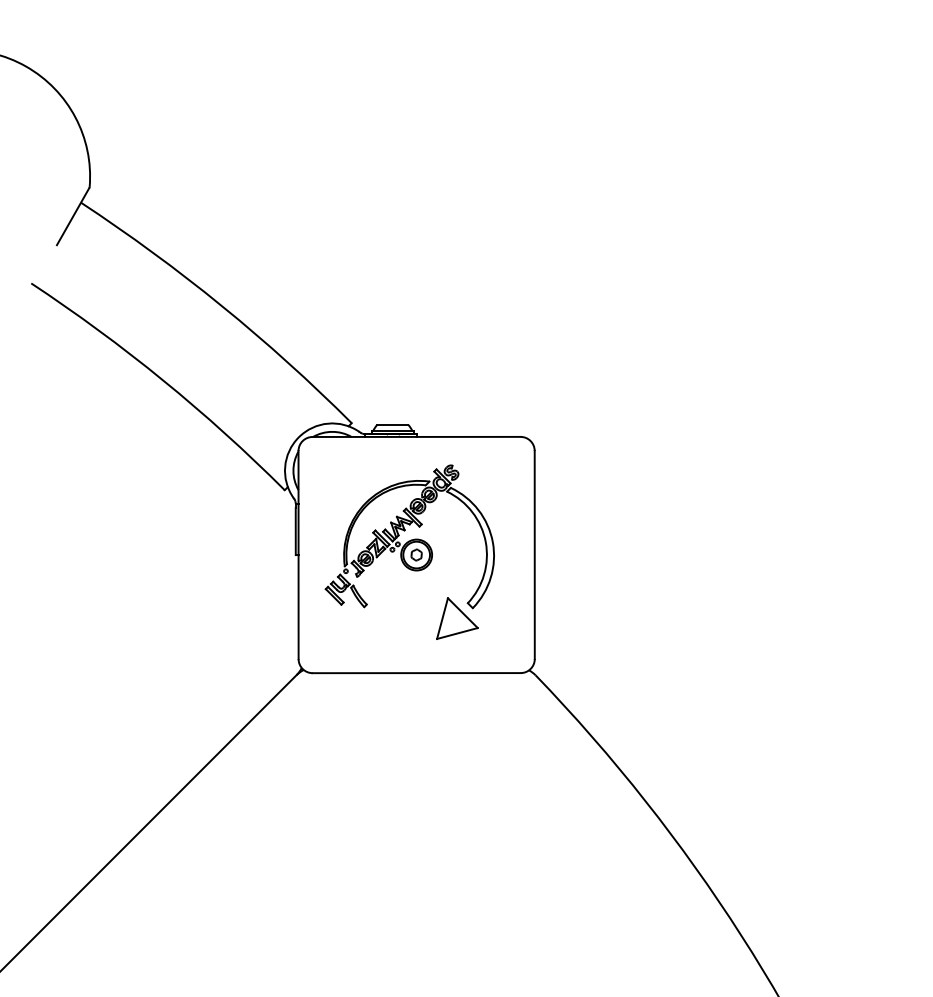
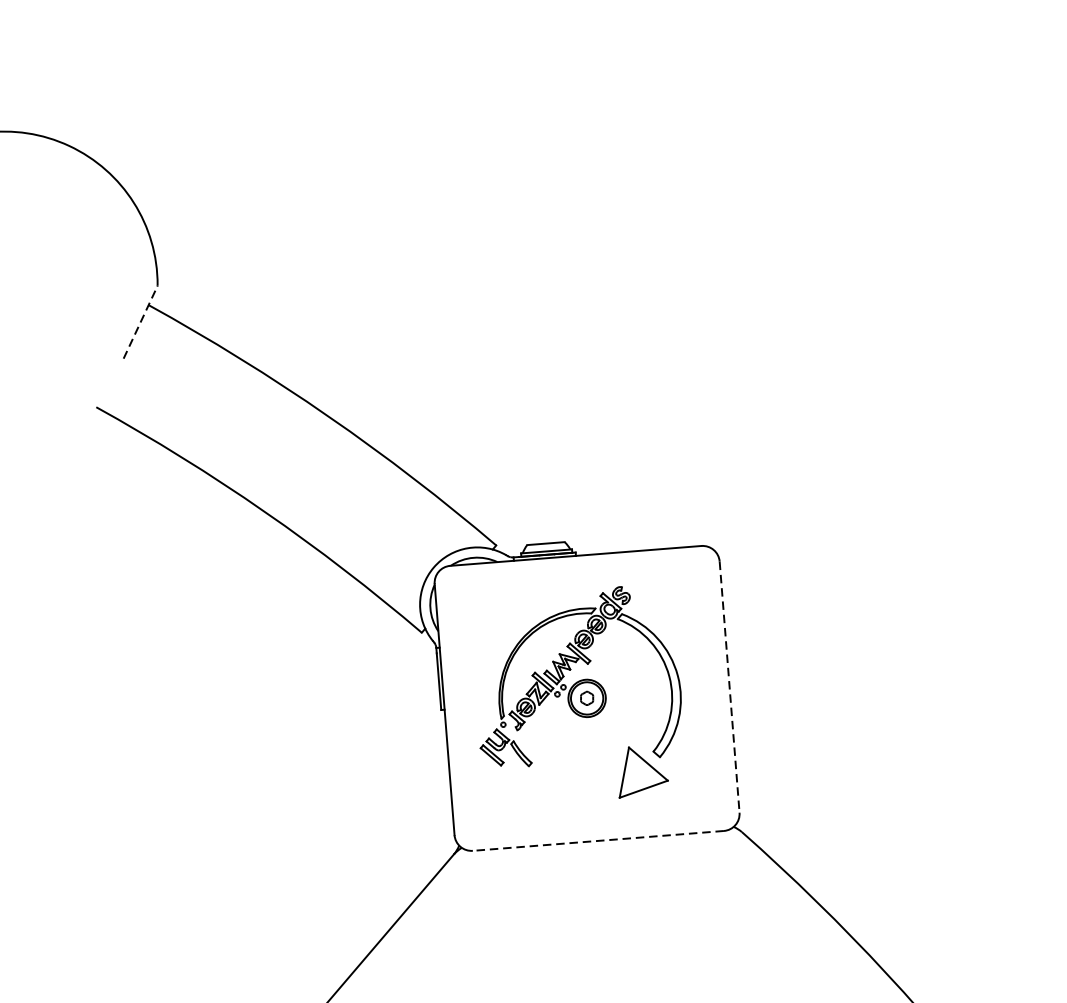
line: (73, 216) -> (140, 322), solid -> dashed
line: (534, 555) -> (729, 687), solid -> dashed
line: (416, 673) -> (598, 841), solid -> dashed

